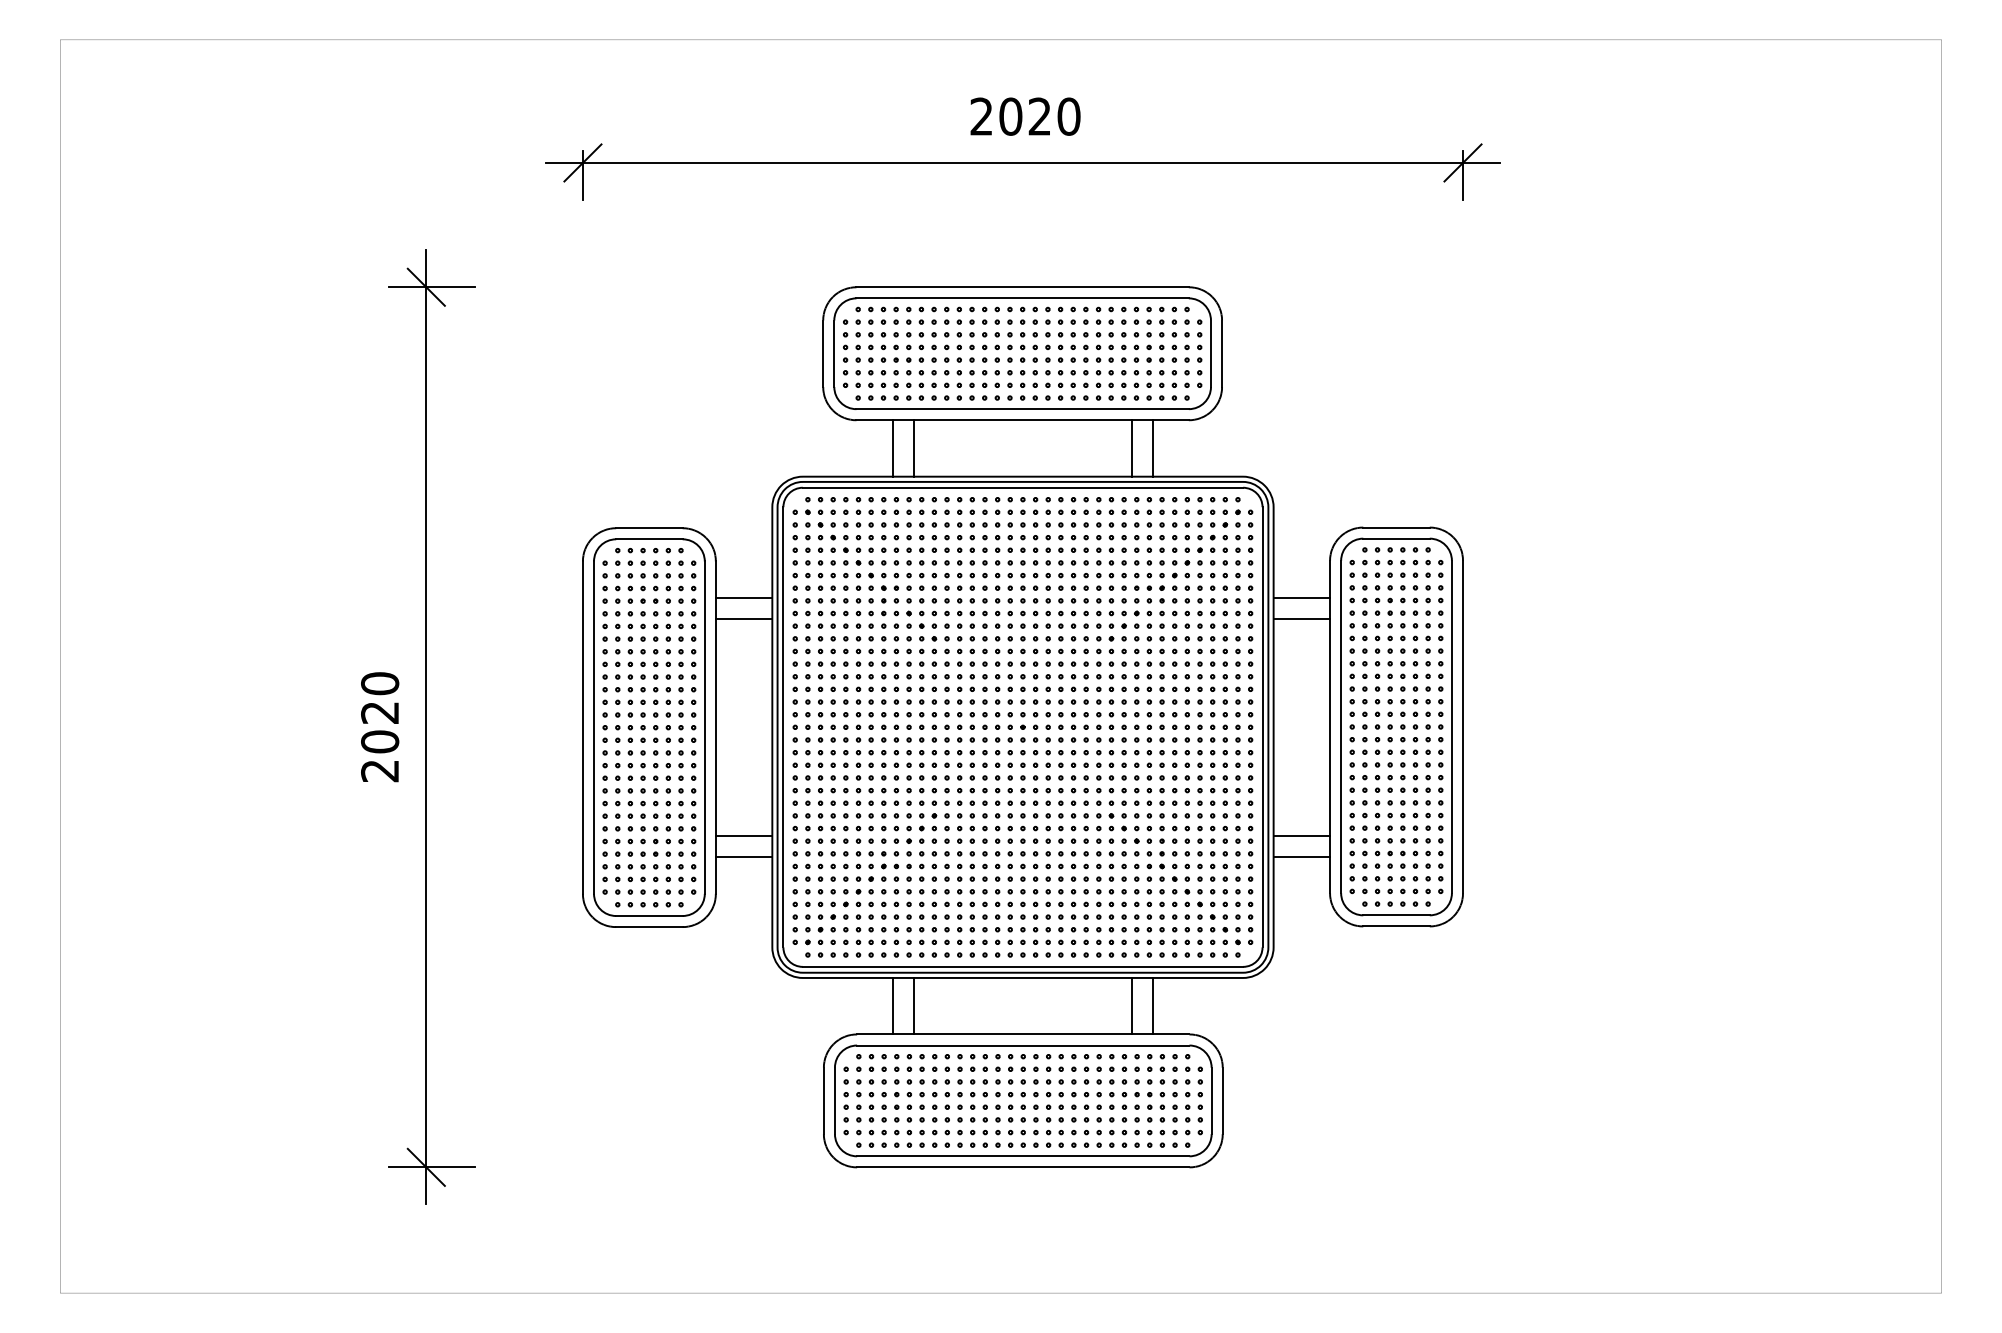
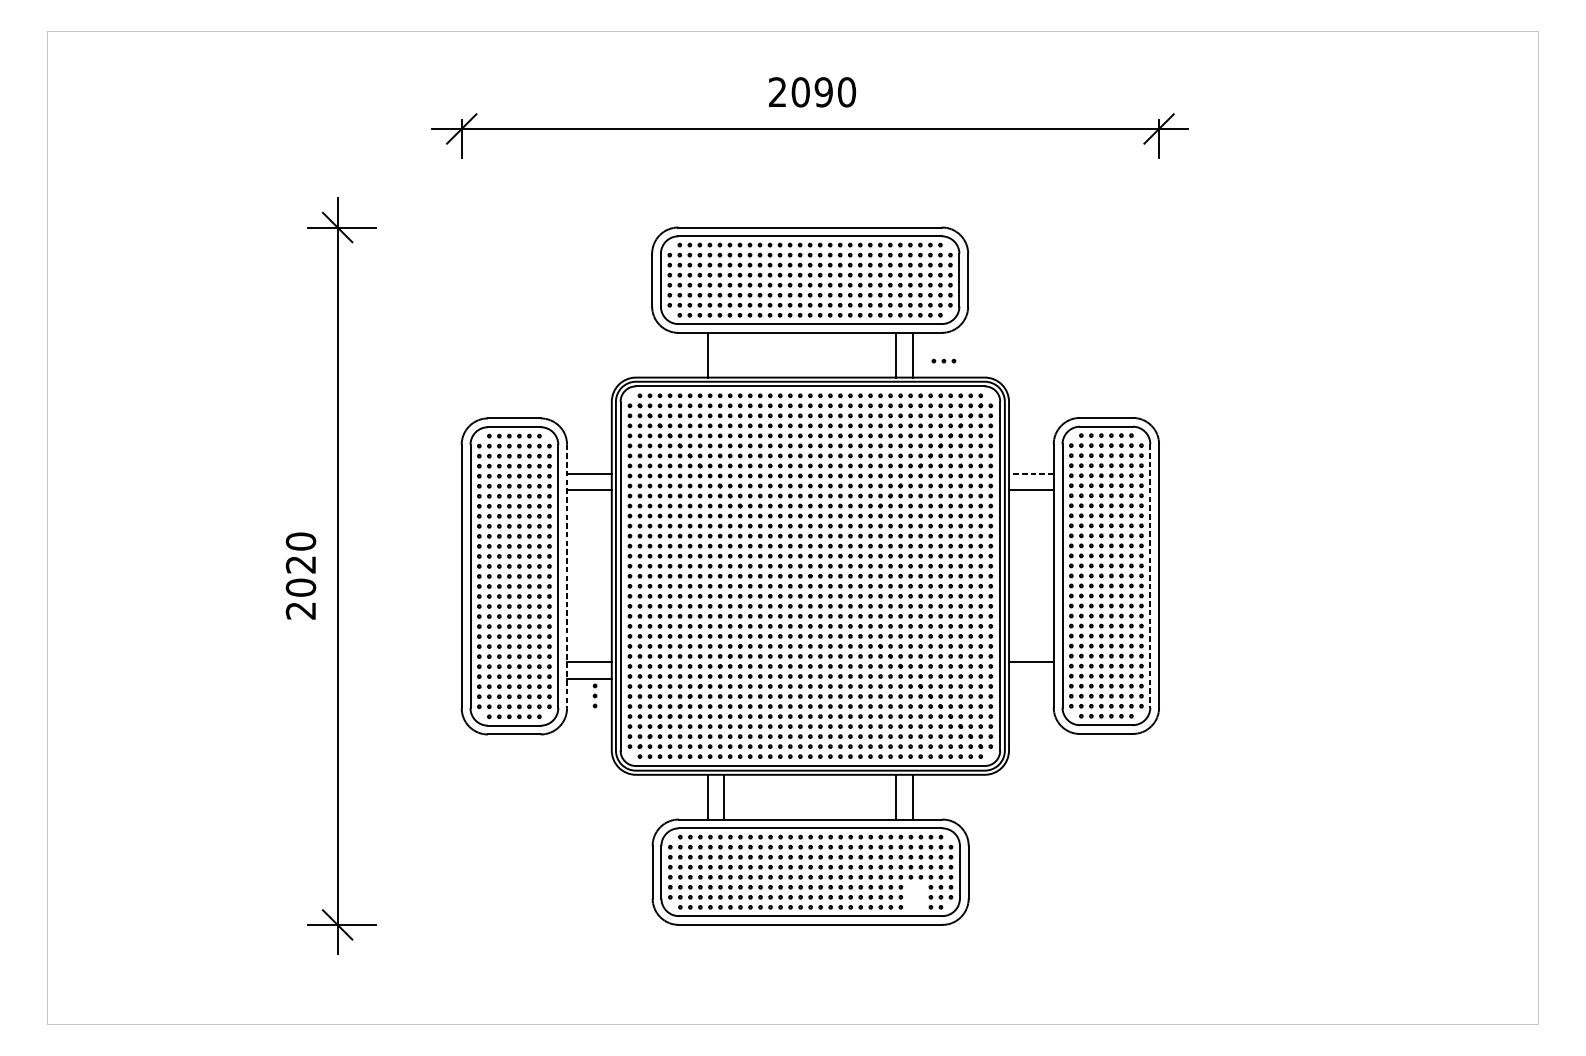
text: (1039, 116) -> (823, 92), 2020 -> 2090
line: (914, 448) -> (724, 355), removed
part: (1191, 455) -> (943, 360), added
line: (1301, 597) -> (1031, 473), solid -> dashed
line: (1451, 727) -> (1149, 576), solid -> dashed
line: (715, 728) -> (566, 577), solid -> dashed
line: (1301, 856) -> (1031, 678), removed
part: (750, 878) -> (594, 695), added
part: (1155, 1132) -> (915, 897), removed

